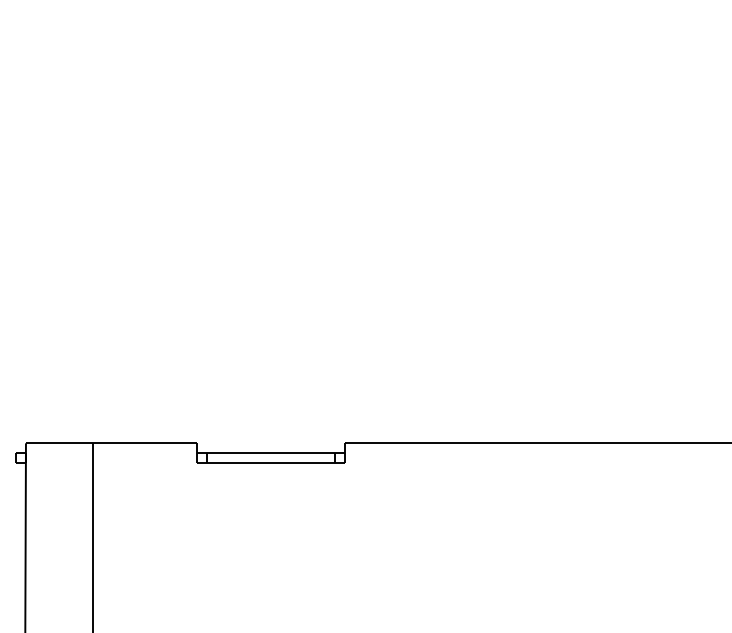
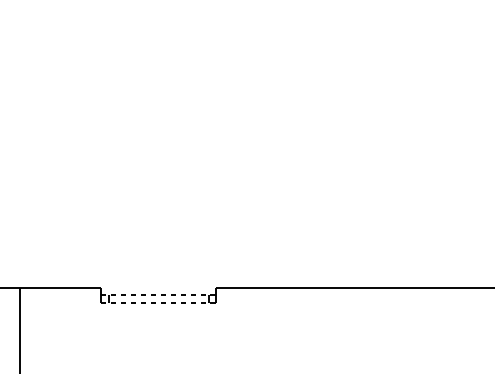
line: (271, 453) -> (159, 295), solid -> dashed
line: (271, 463) -> (159, 303), solid -> dashed

